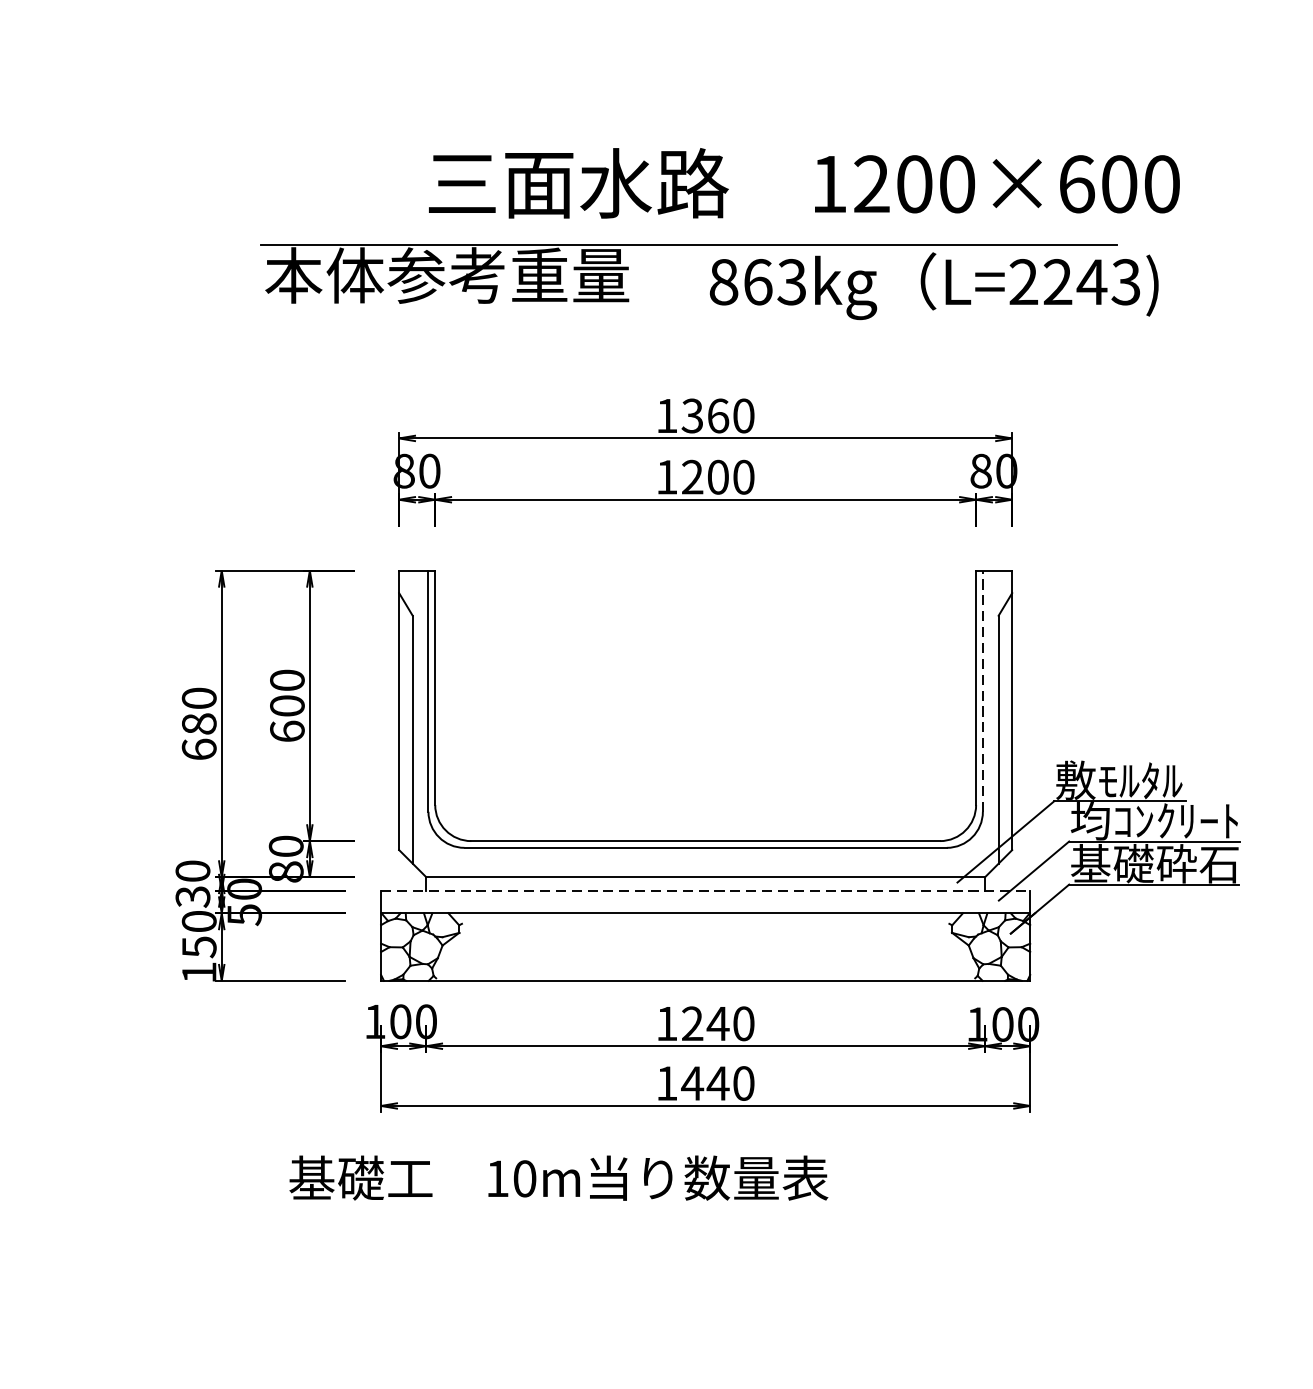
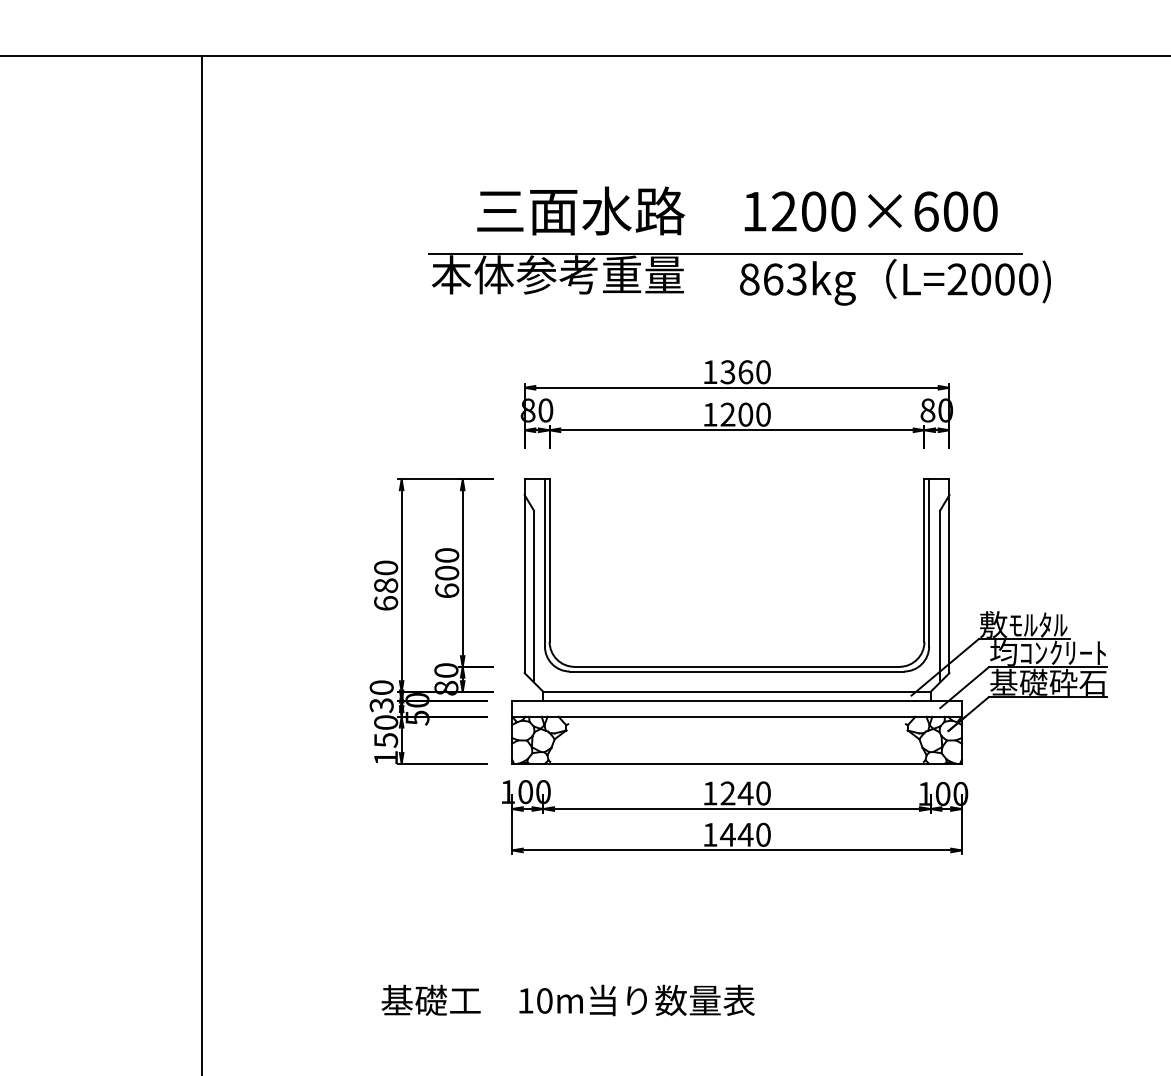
text: (804, 182) -> (737, 210), moved
text: (1091, 282) -> (1004, 279), L=2243) -> L=2000)
line: (983, 690) -> (929, 562), dashed -> solid
line: (706, 891) -> (737, 701), dashed -> solid
text: (557, 1178) -> (567, 1000), moved

